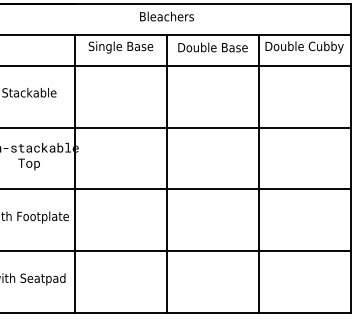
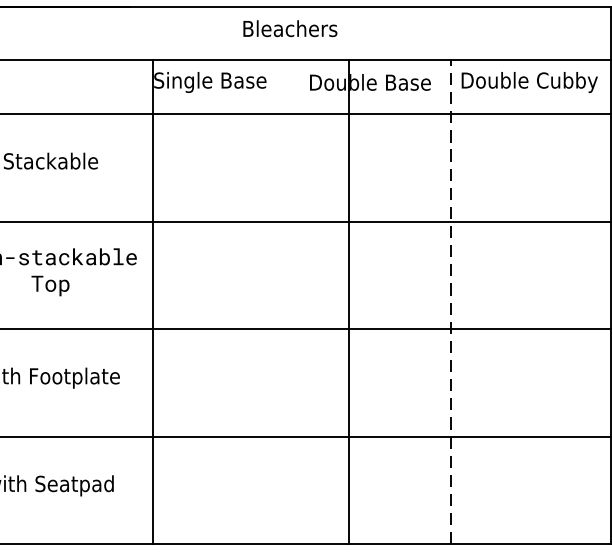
line: (74, 173) -> (152, 301), moved
line: (167, 173) -> (350, 301), moved
line: (259, 173) -> (451, 301), solid -> dashed

